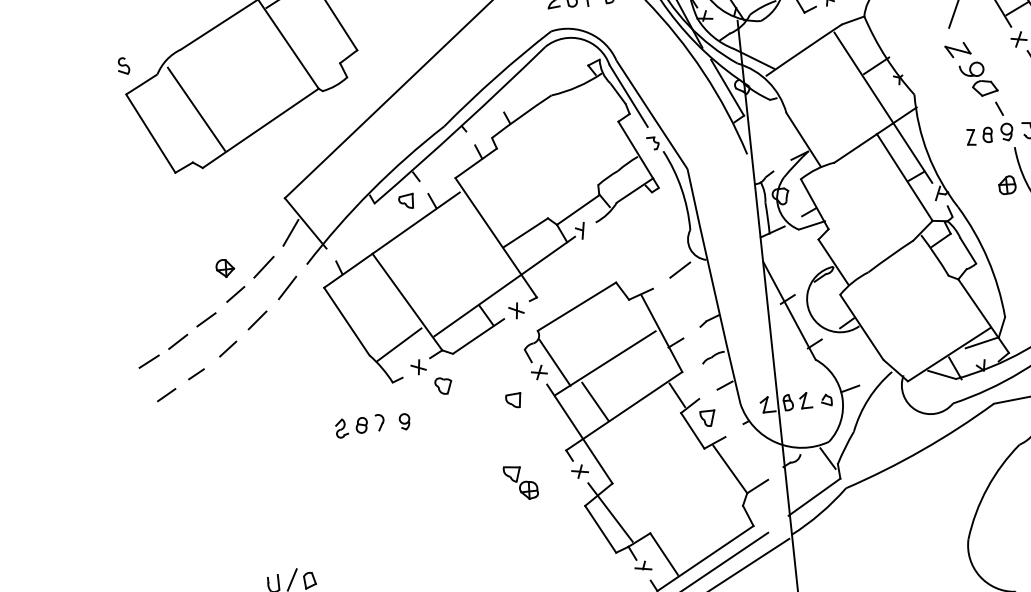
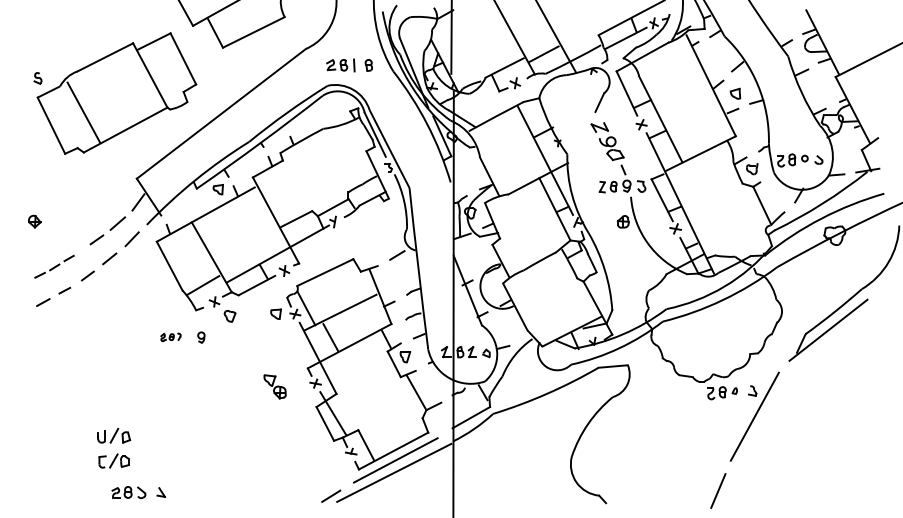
part: (224, 268) -> (34, 221), moved
part: (177, 340) -> (54, 266), size x0.7
part: (512, 399) -> (275, 313), moved
part: (359, 426) -> (170, 337), size x0.6

